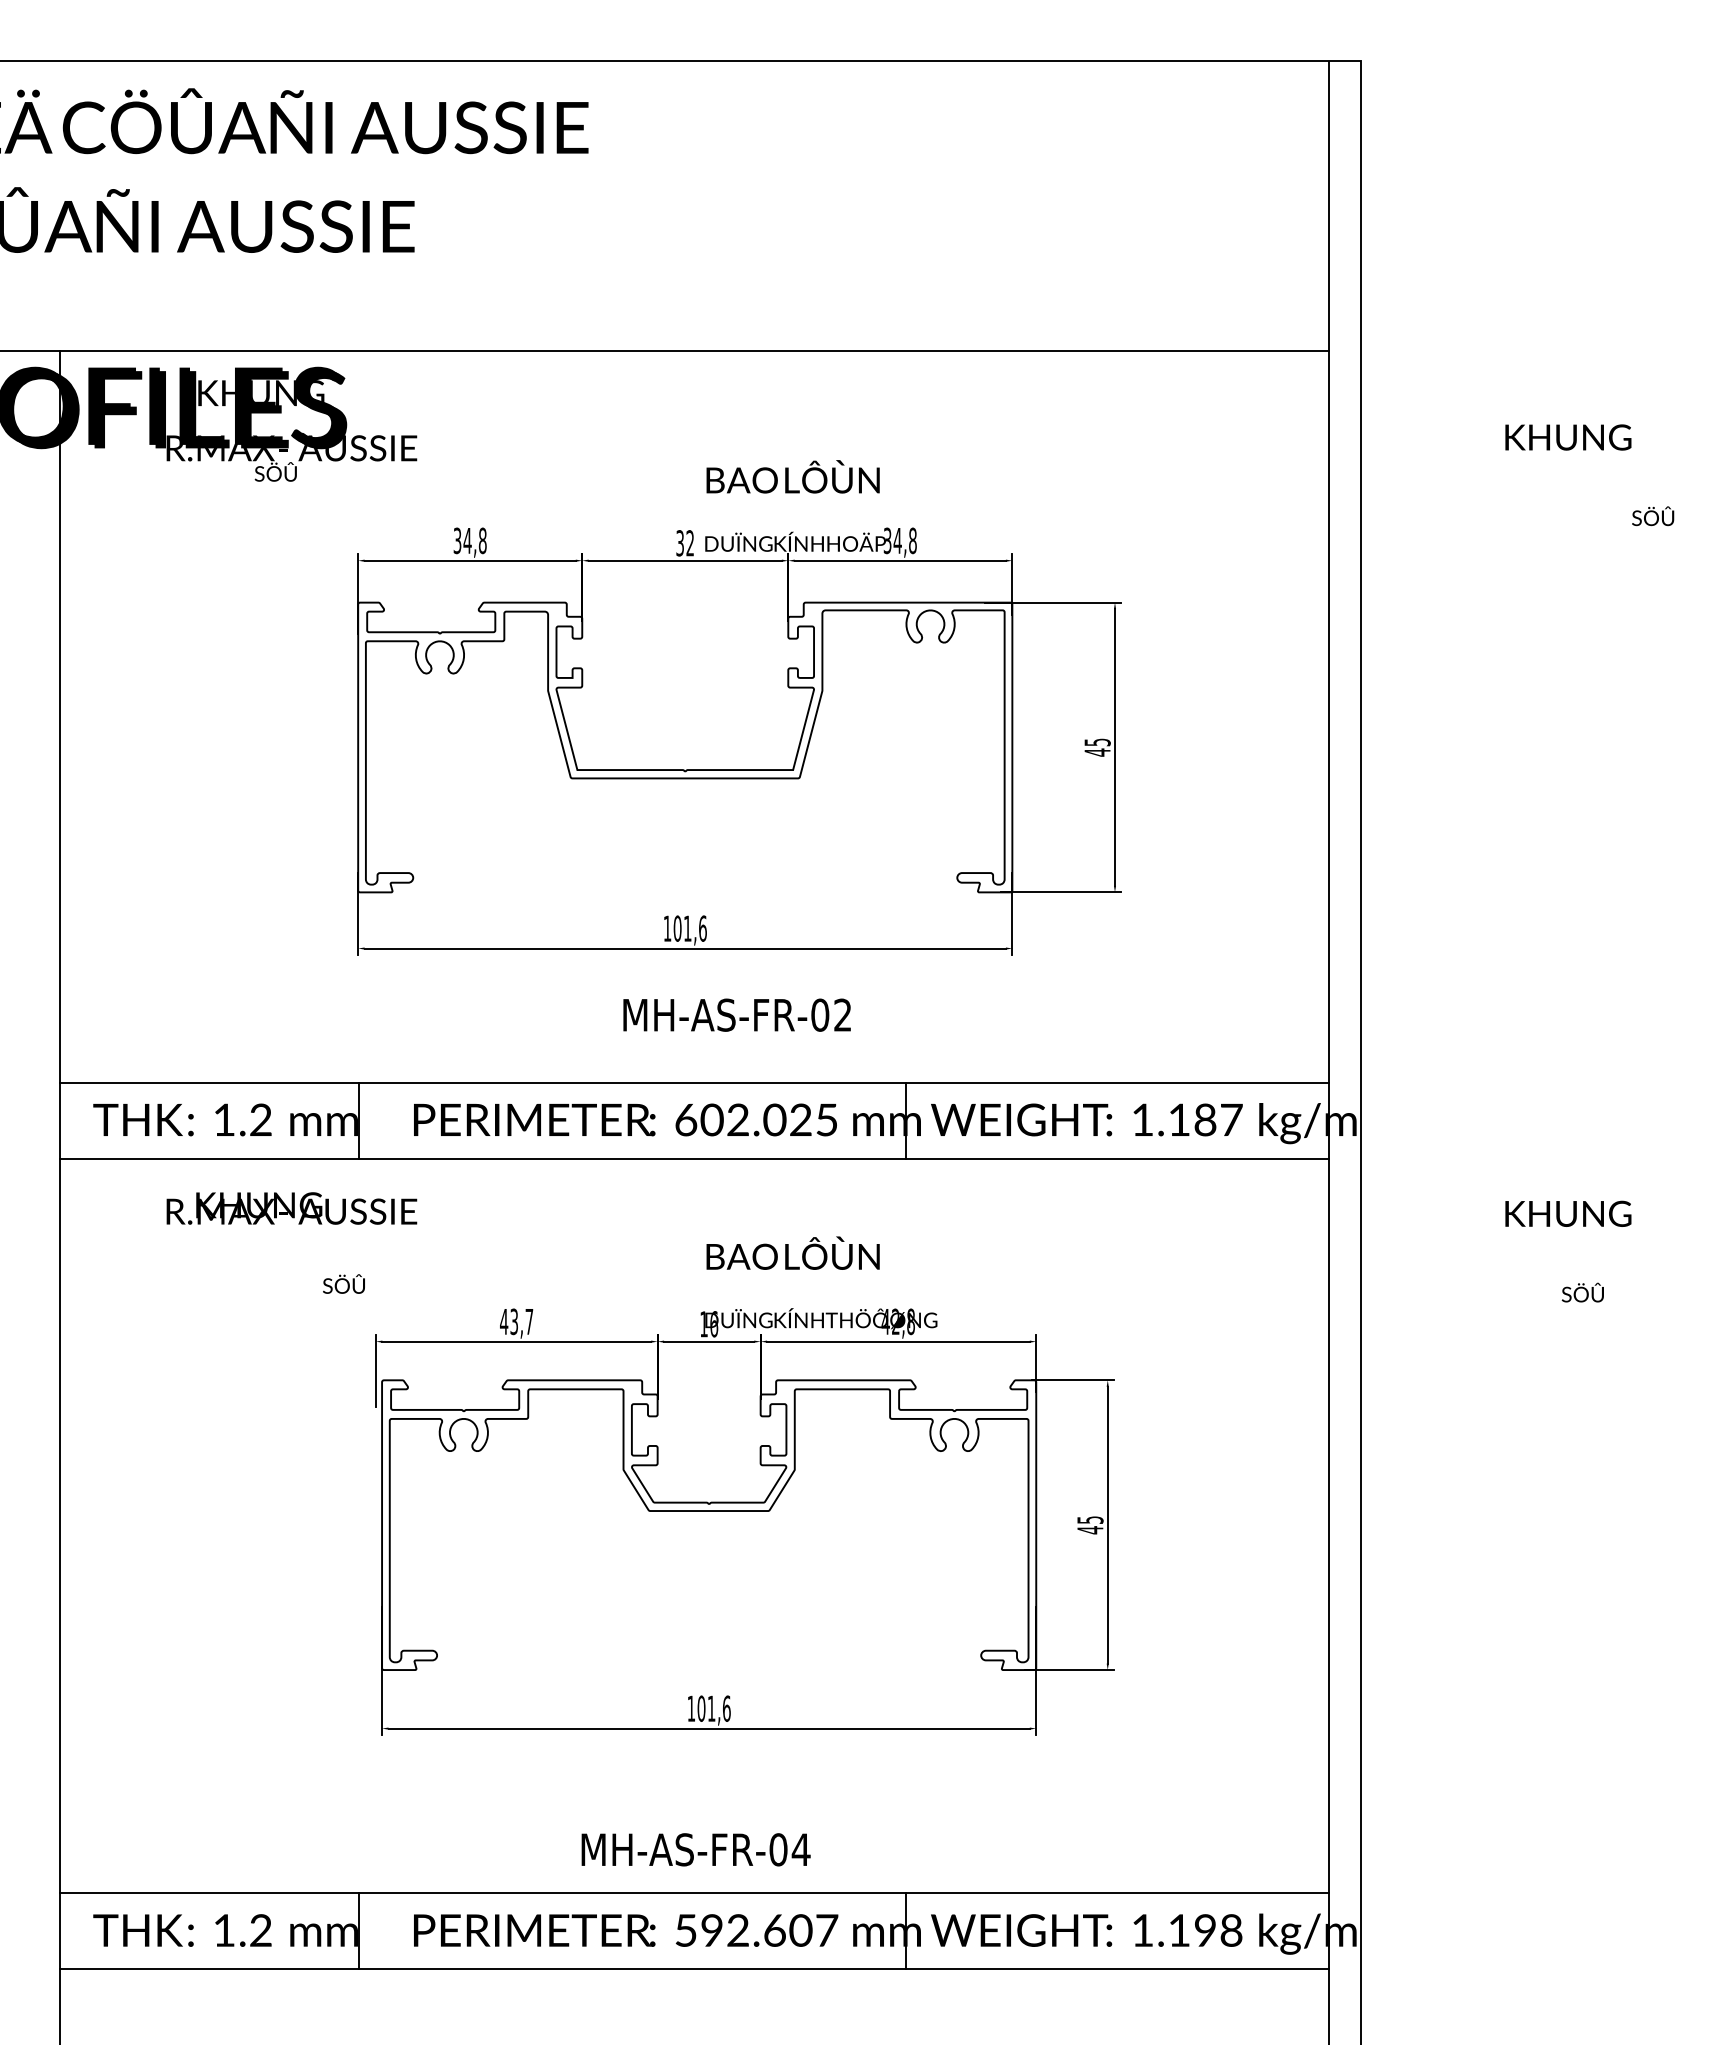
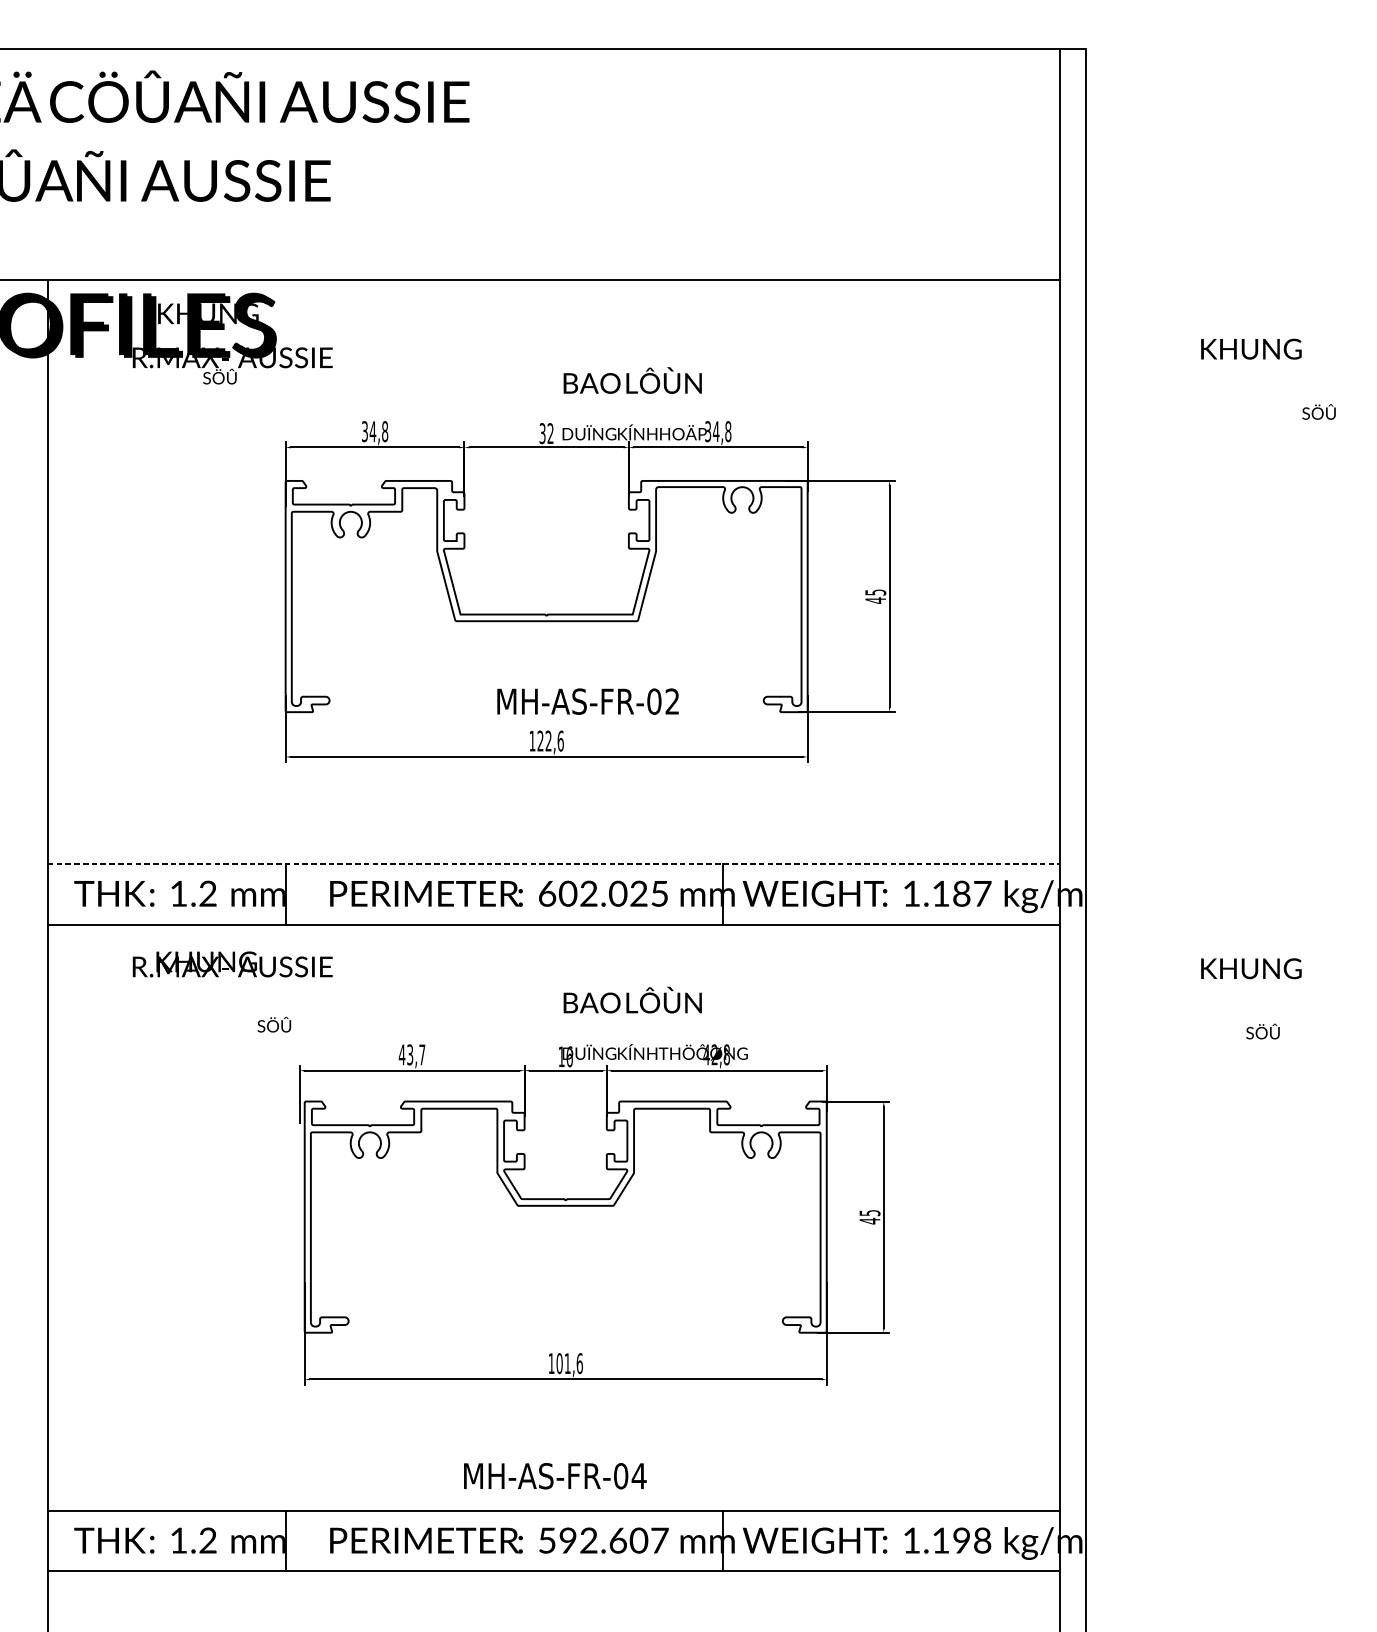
text: (682, 928) -> (544, 740), 101,6 -> 122,6
text: (736, 1014) -> (587, 701), moved
line: (694, 1082) -> (554, 863), solid -> dashed

